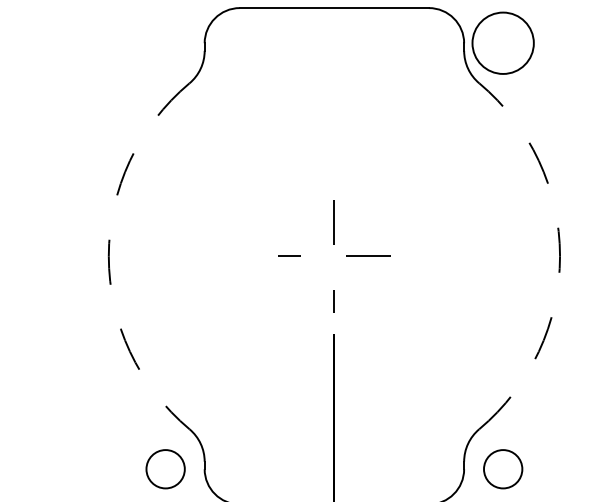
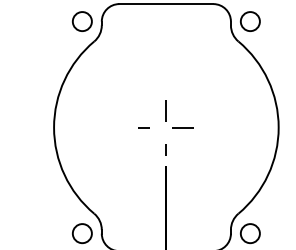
circle: (165, 43) -> (82, 21), added
circle: (501, 43) -> (249, 21), size x0.62
arc: (109, 256) -> (54, 127), dashed -> solid
arc: (559, 256) -> (278, 127), dashed -> solid

